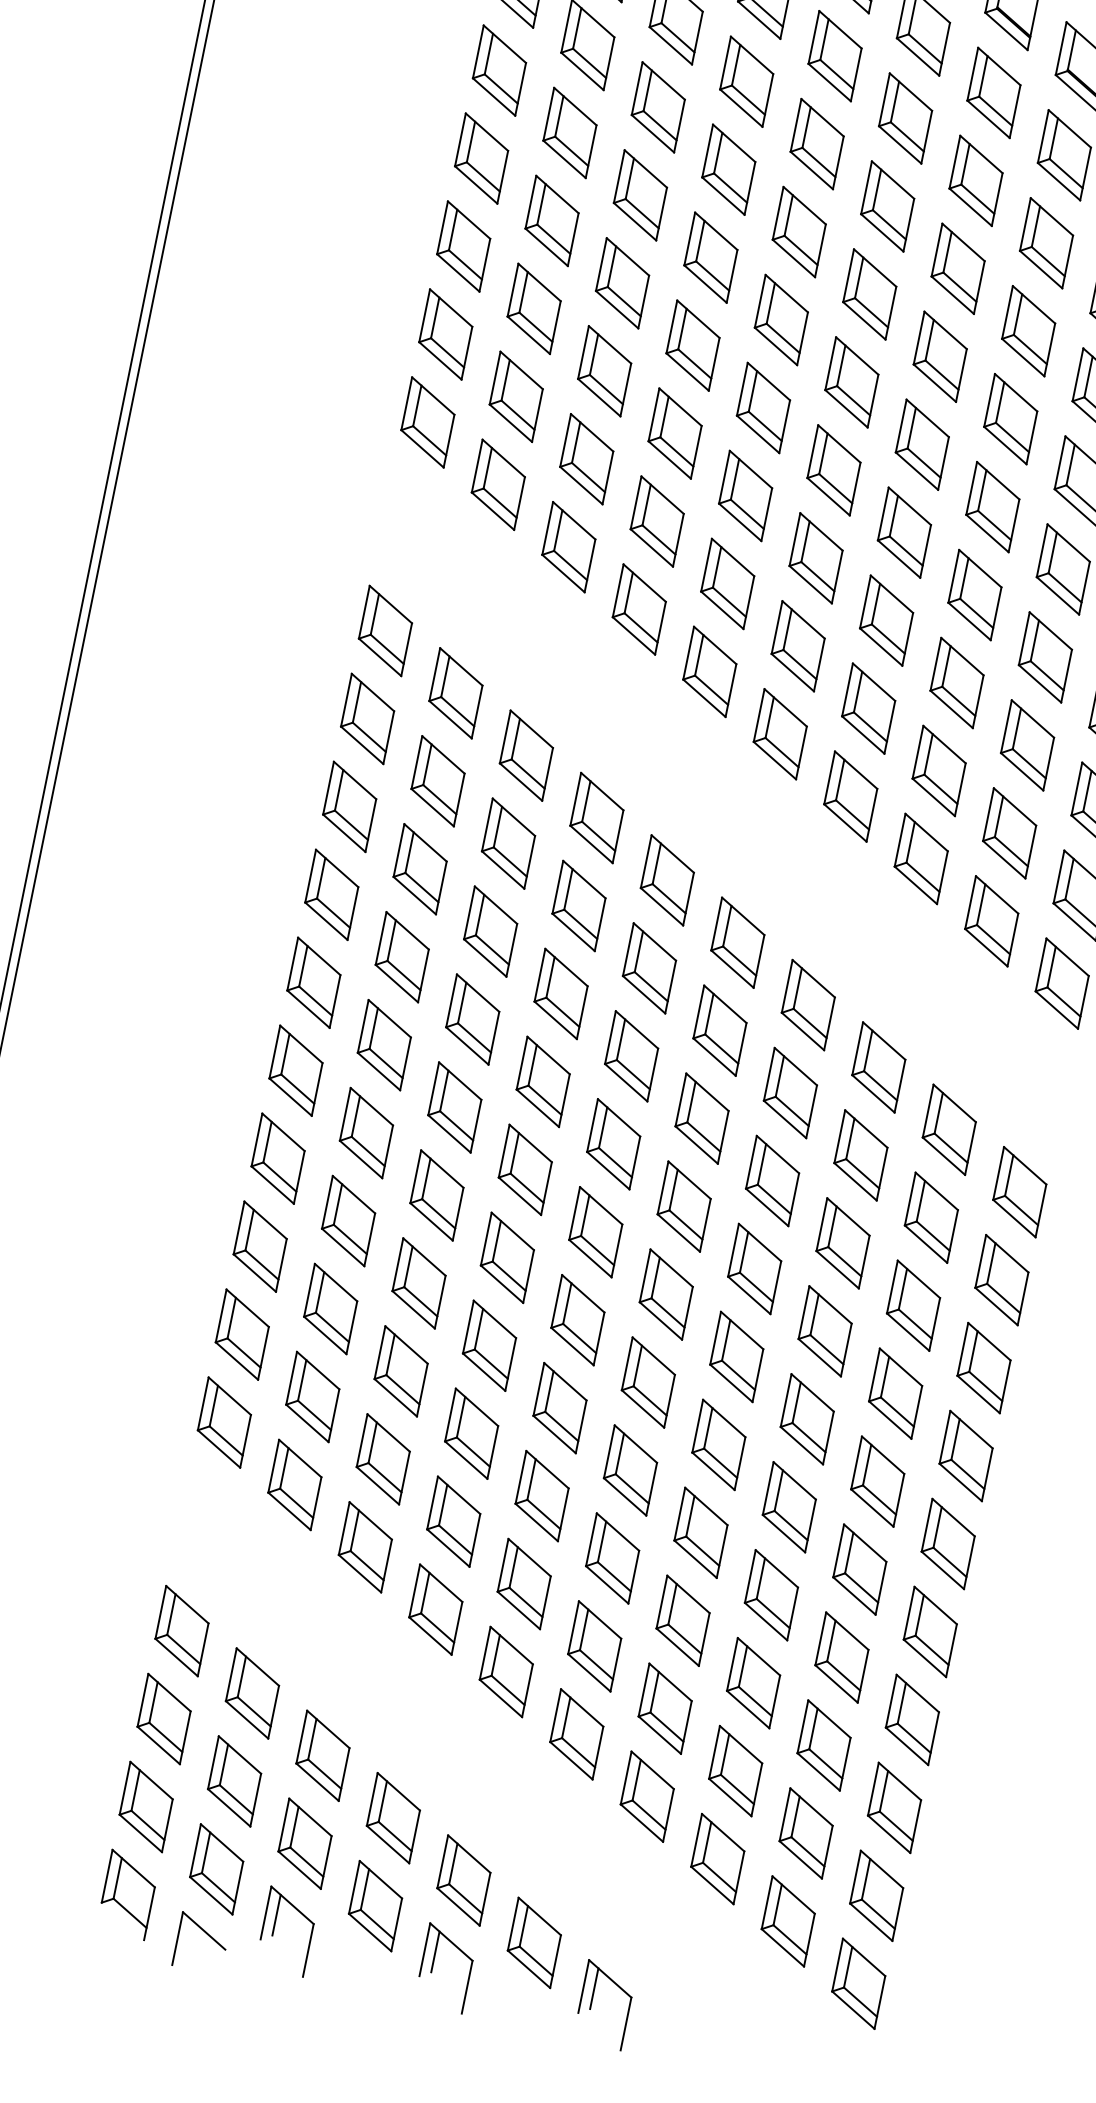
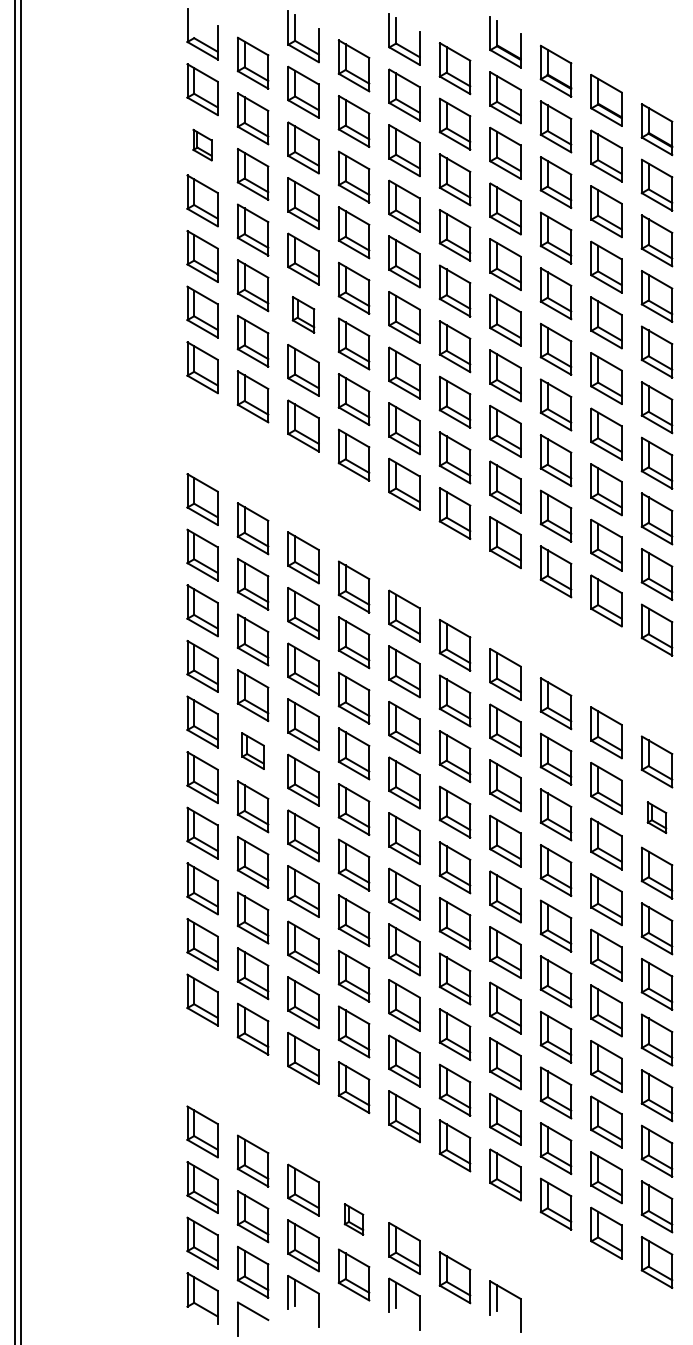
part: (499, 69) -> (202, 144), size x0.6
part: (604, 370) -> (303, 314), size x0.7
part: (383, 1043) -> (252, 750), size x0.7
part: (1001, 1279) -> (656, 817), size x0.6
part: (392, 1818) -> (353, 1219), size x0.6

